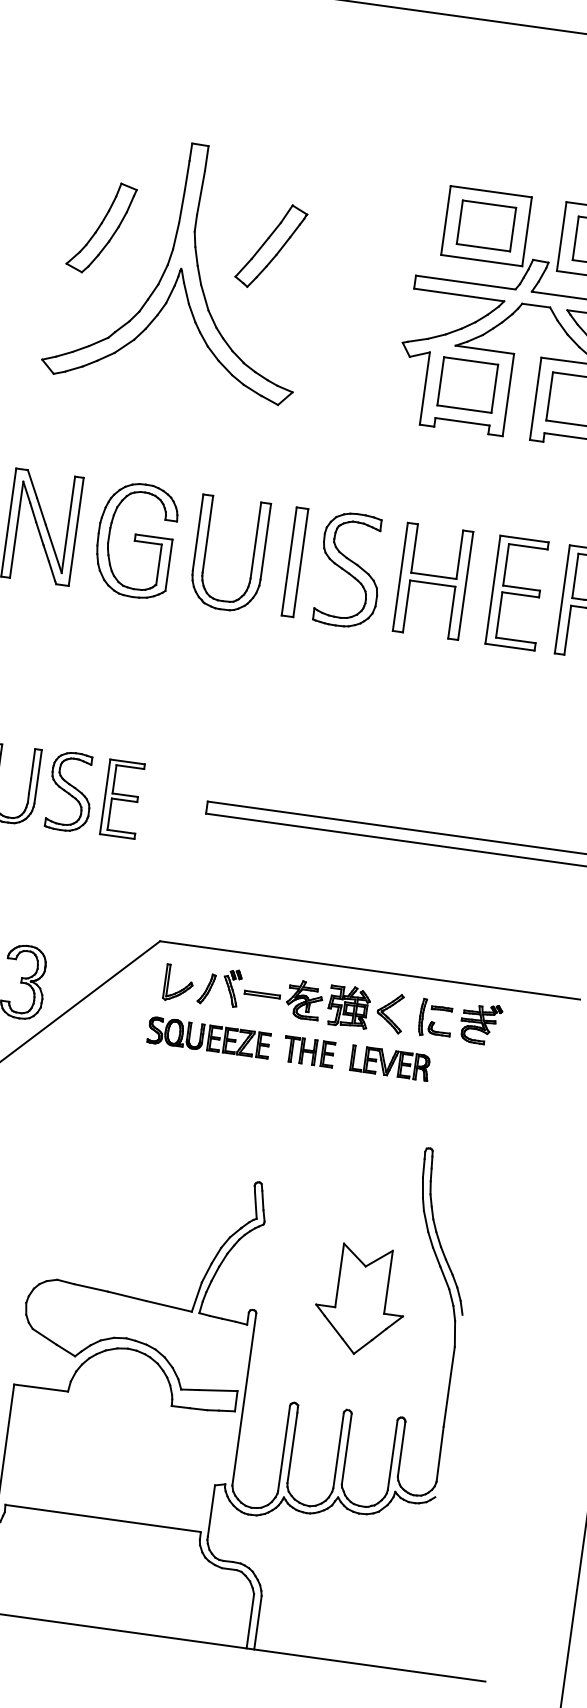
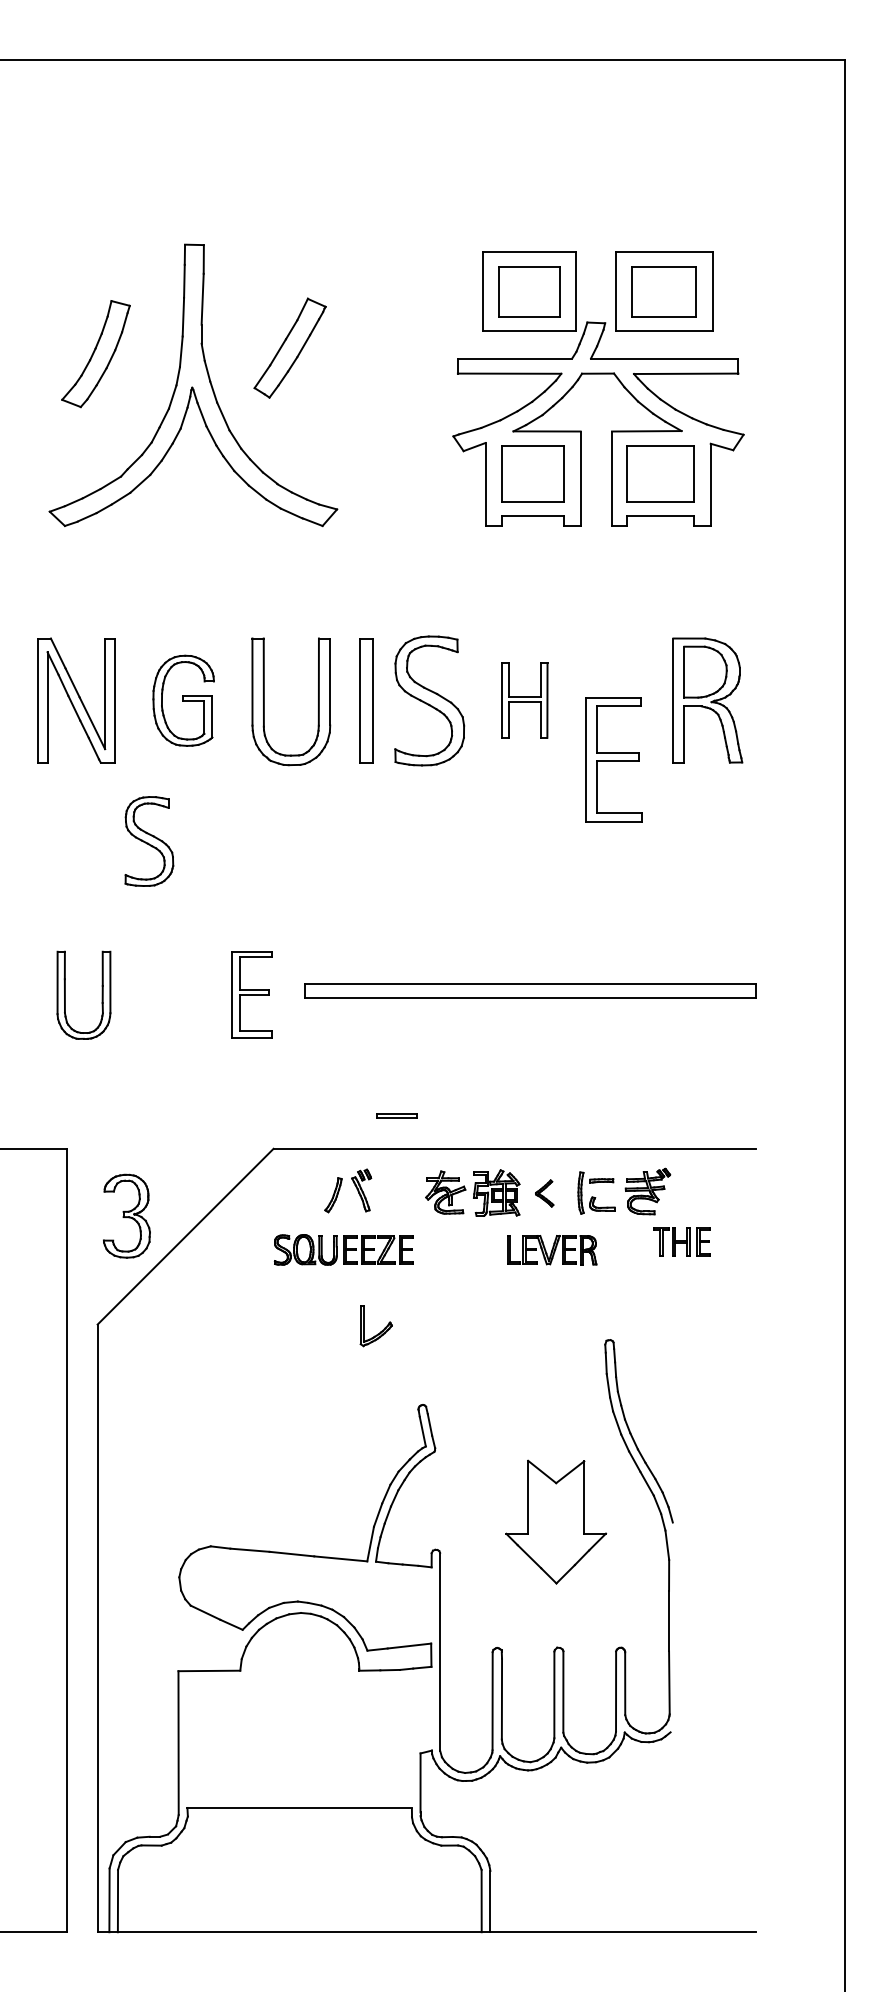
part: (135, 540) -> (183, 700), size x0.7
part: (432, 581) -> (524, 700), size x0.6
part: (517, 593) -> (613, 759), moved
part: (70, 791) -> (149, 841), moved
part: (122, 799) -> (251, 994), moved
part: (181, 989) -> (380, 1331), moved
part: (261, 994) -> (396, 1115), moved
part: (390, 1012) -> (544, 1193), size x0.6
part: (308, 1051) -> (681, 1241), moved

